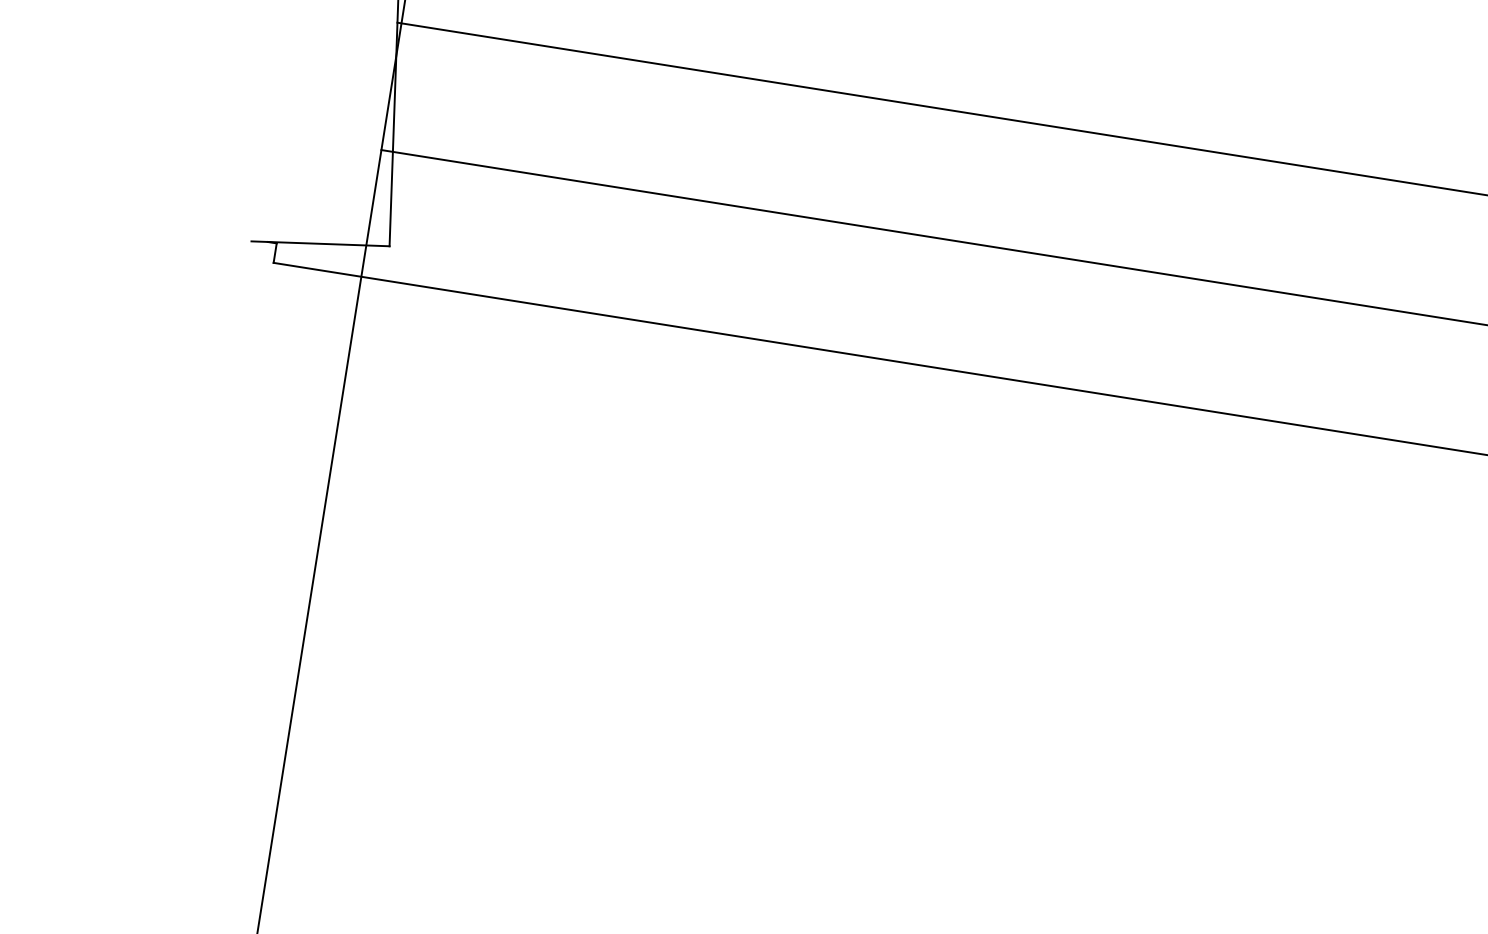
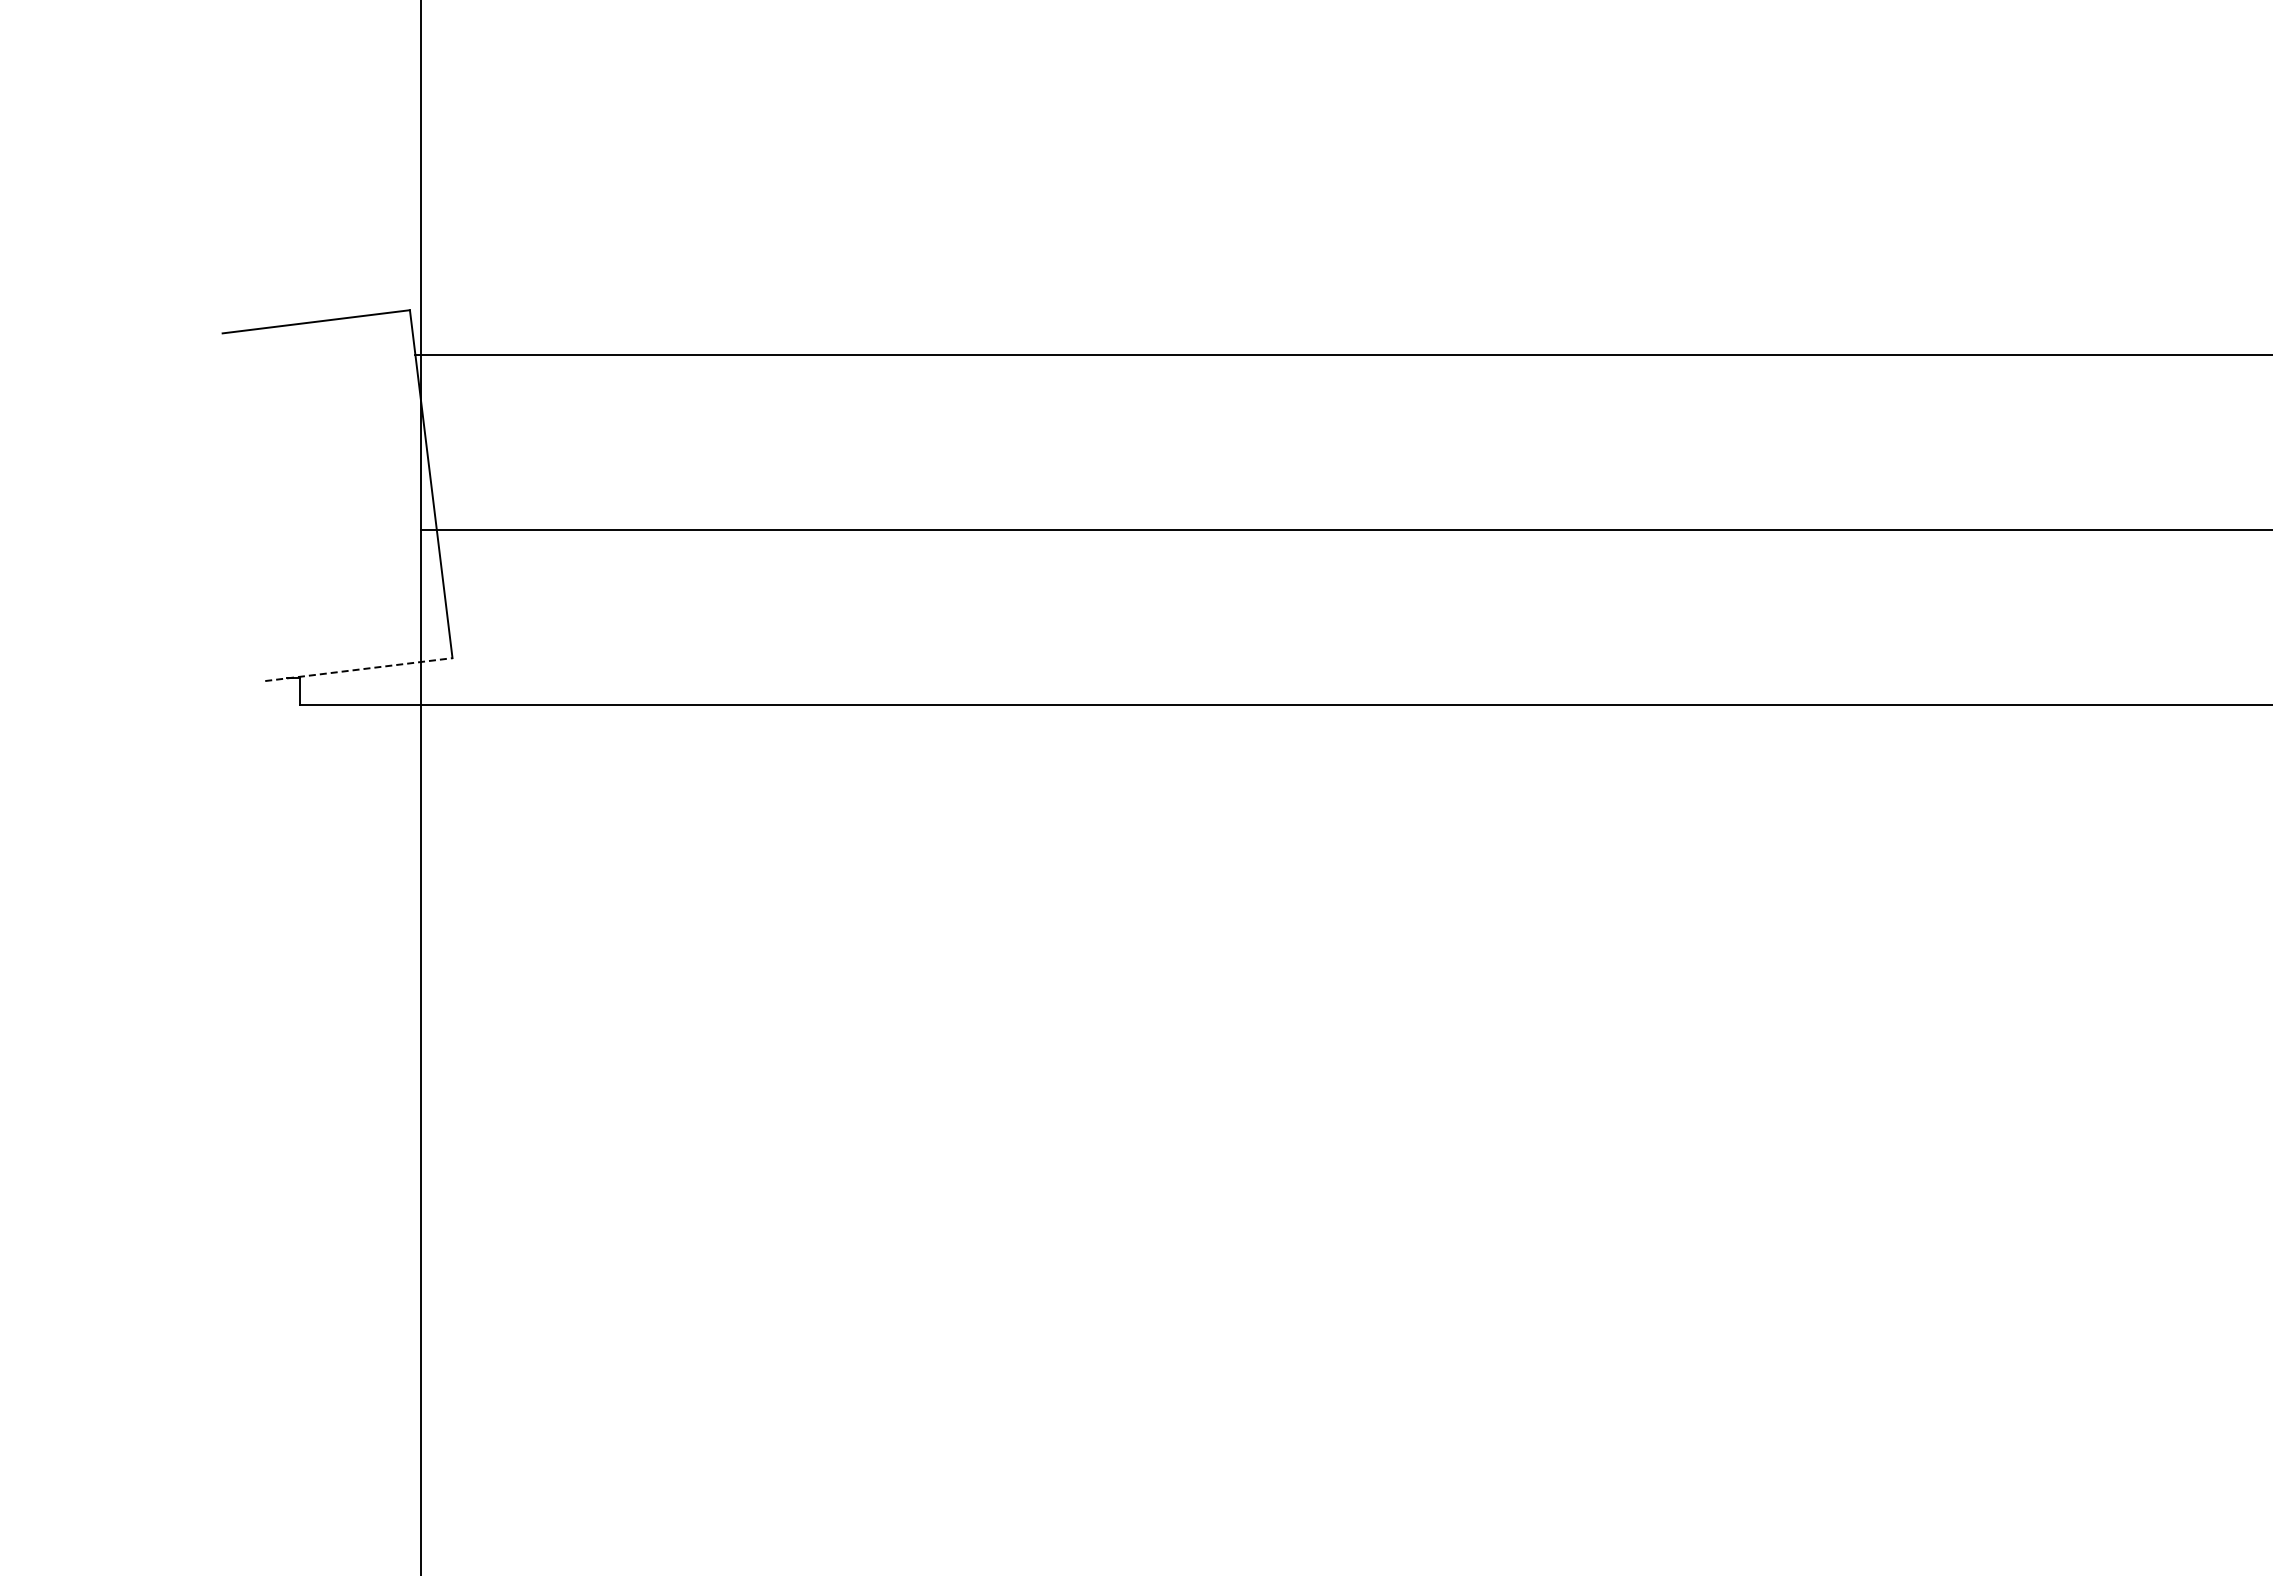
line: (320, 243) -> (359, 669), solid -> dashed

